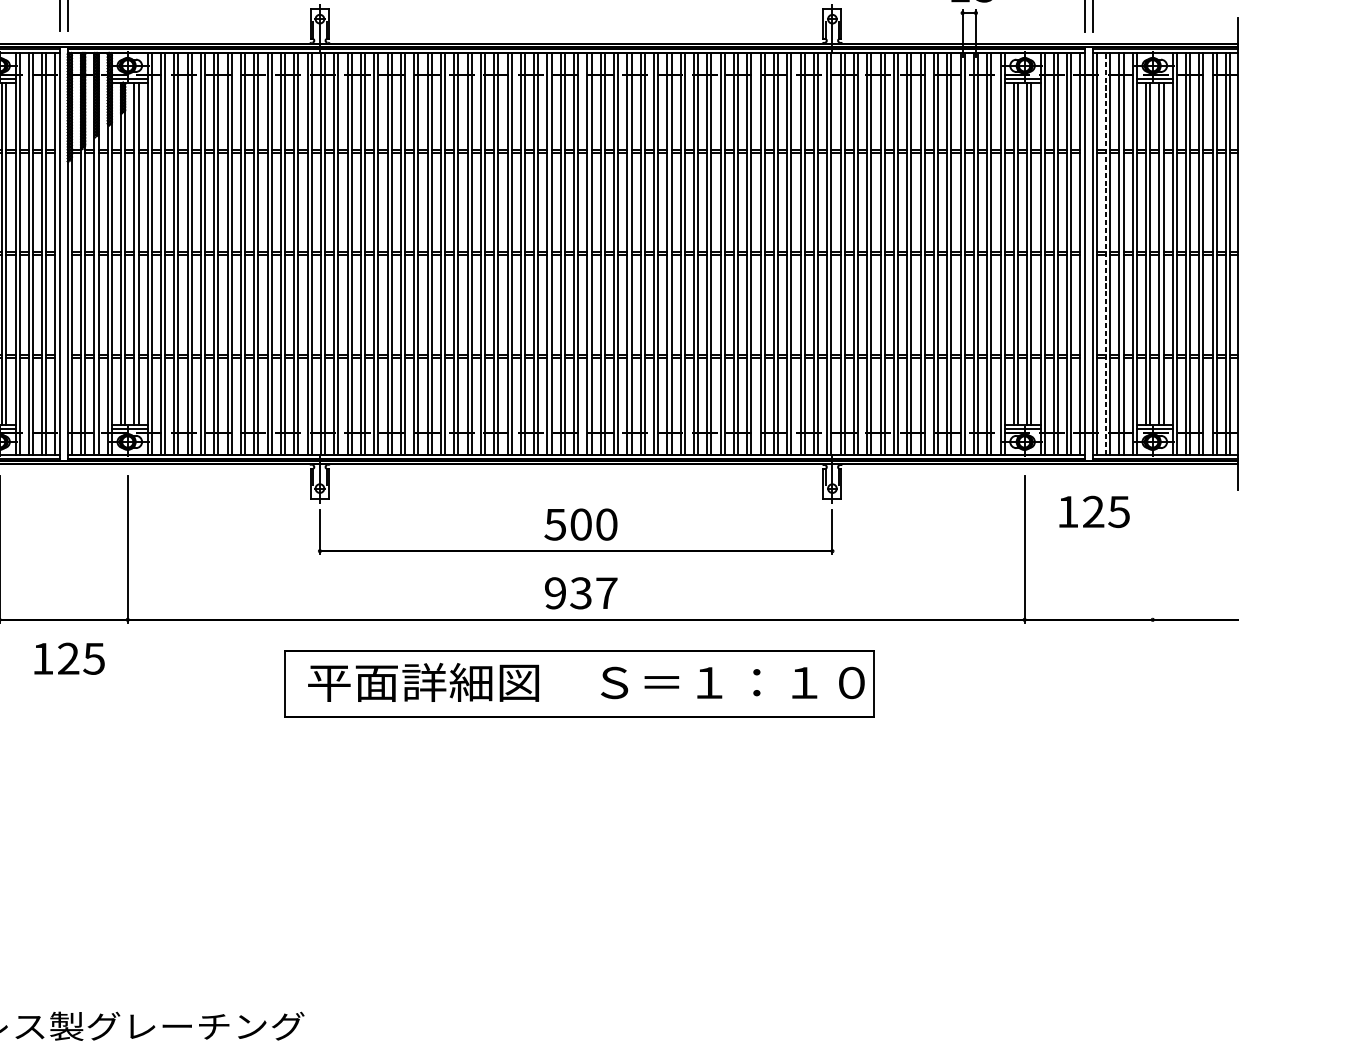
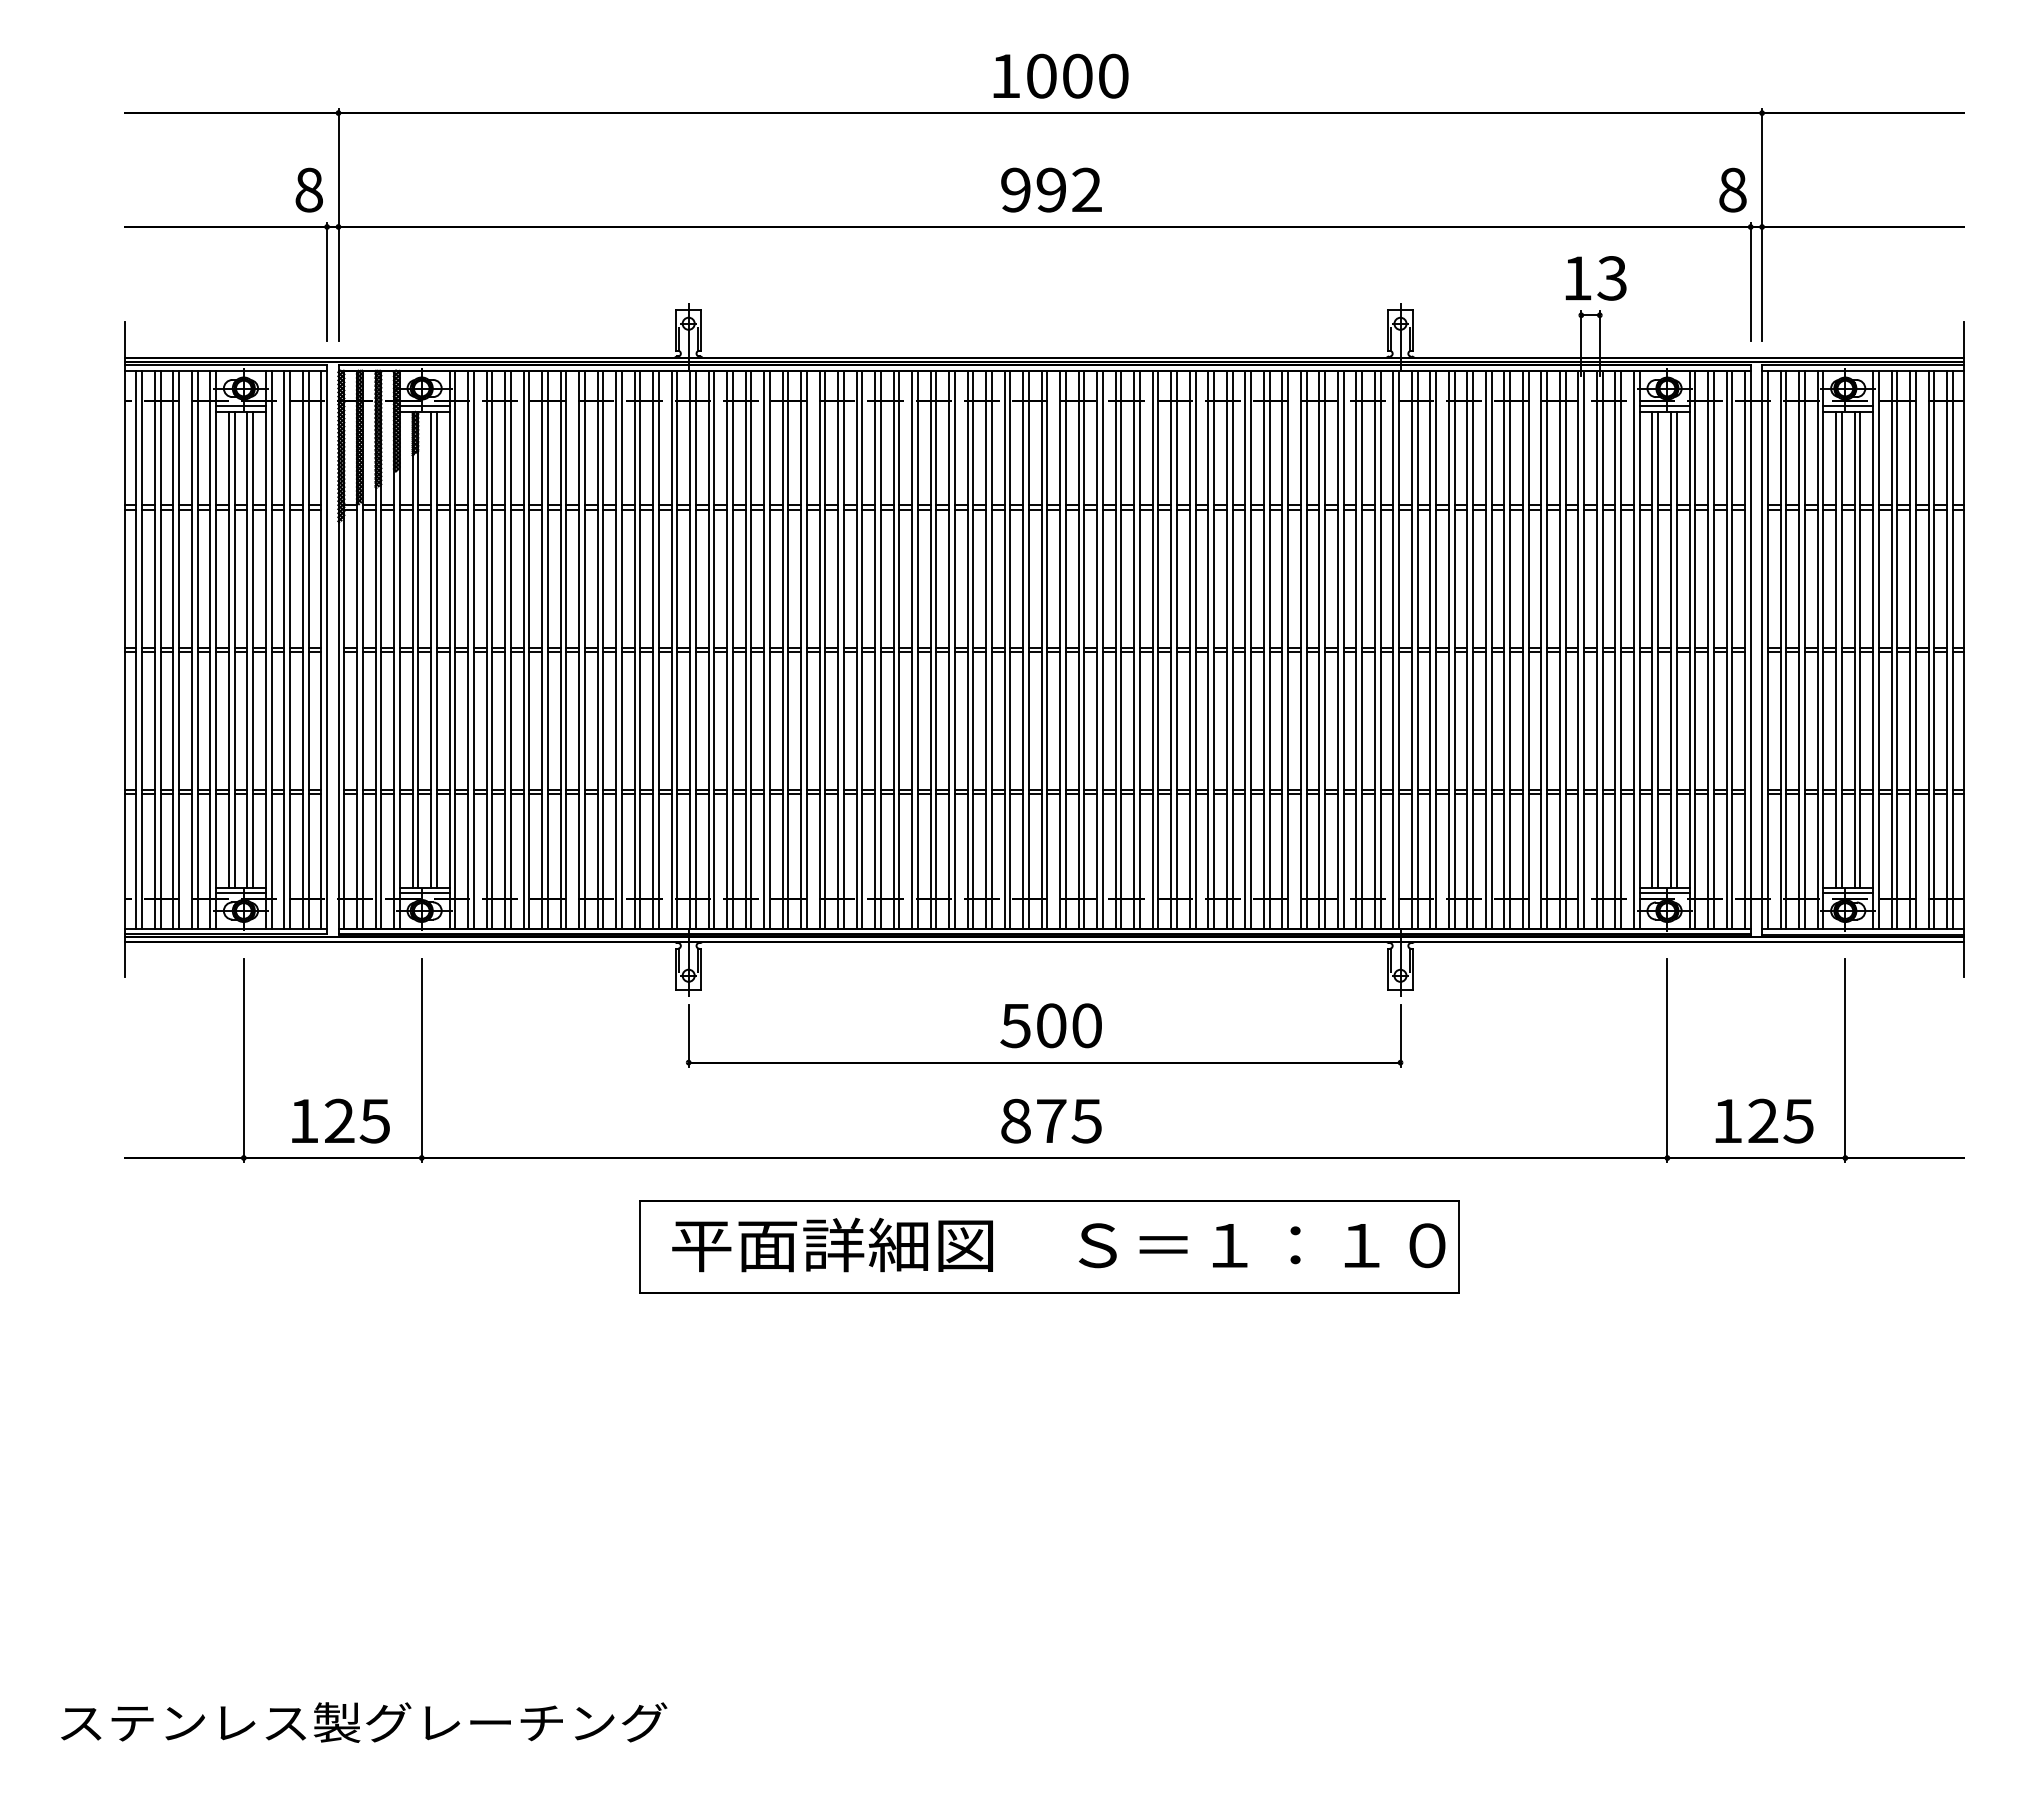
line: (1106, 253) -> (1780, 649), dashed -> solid
text: (1094, 511) -> (1764, 1120), moved
line: (1152, 549) -> (1845, 1060), added
text: (581, 592) -> (1051, 1120), 937 -> 875
text: (69, 658) -> (340, 1120), moved

